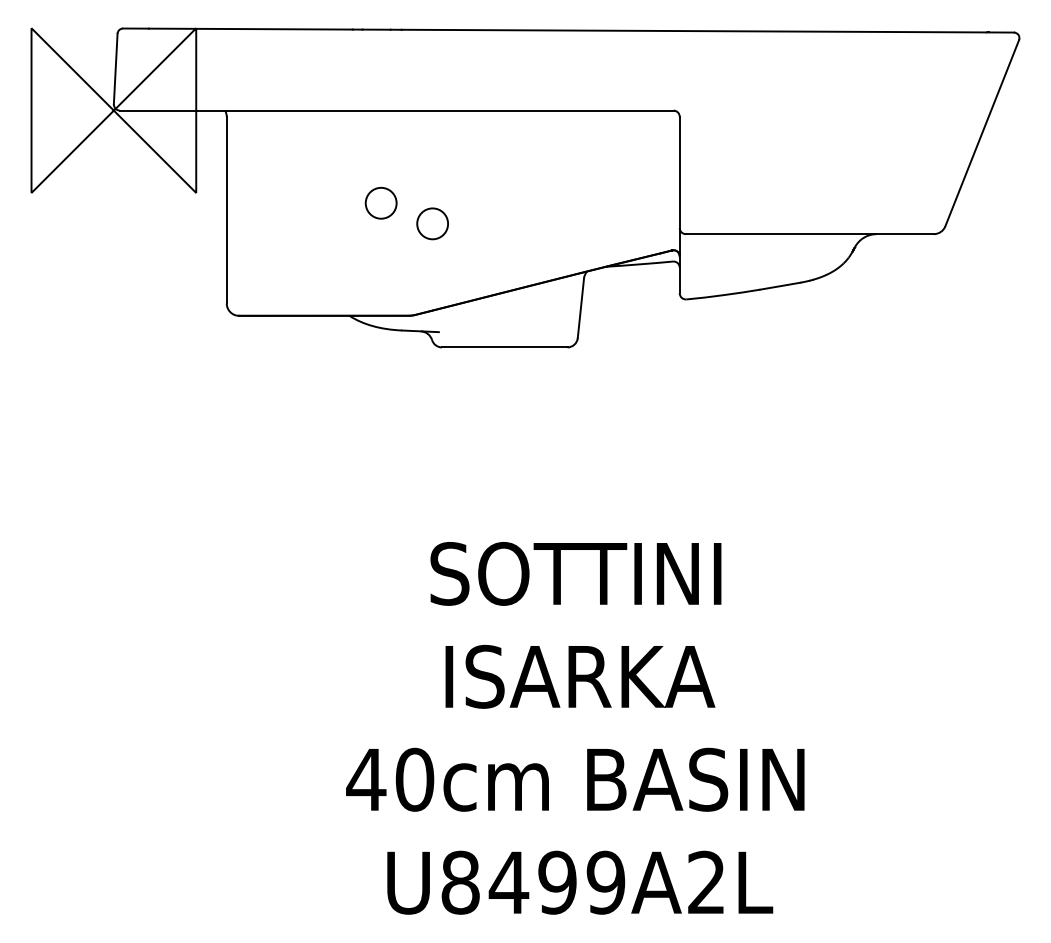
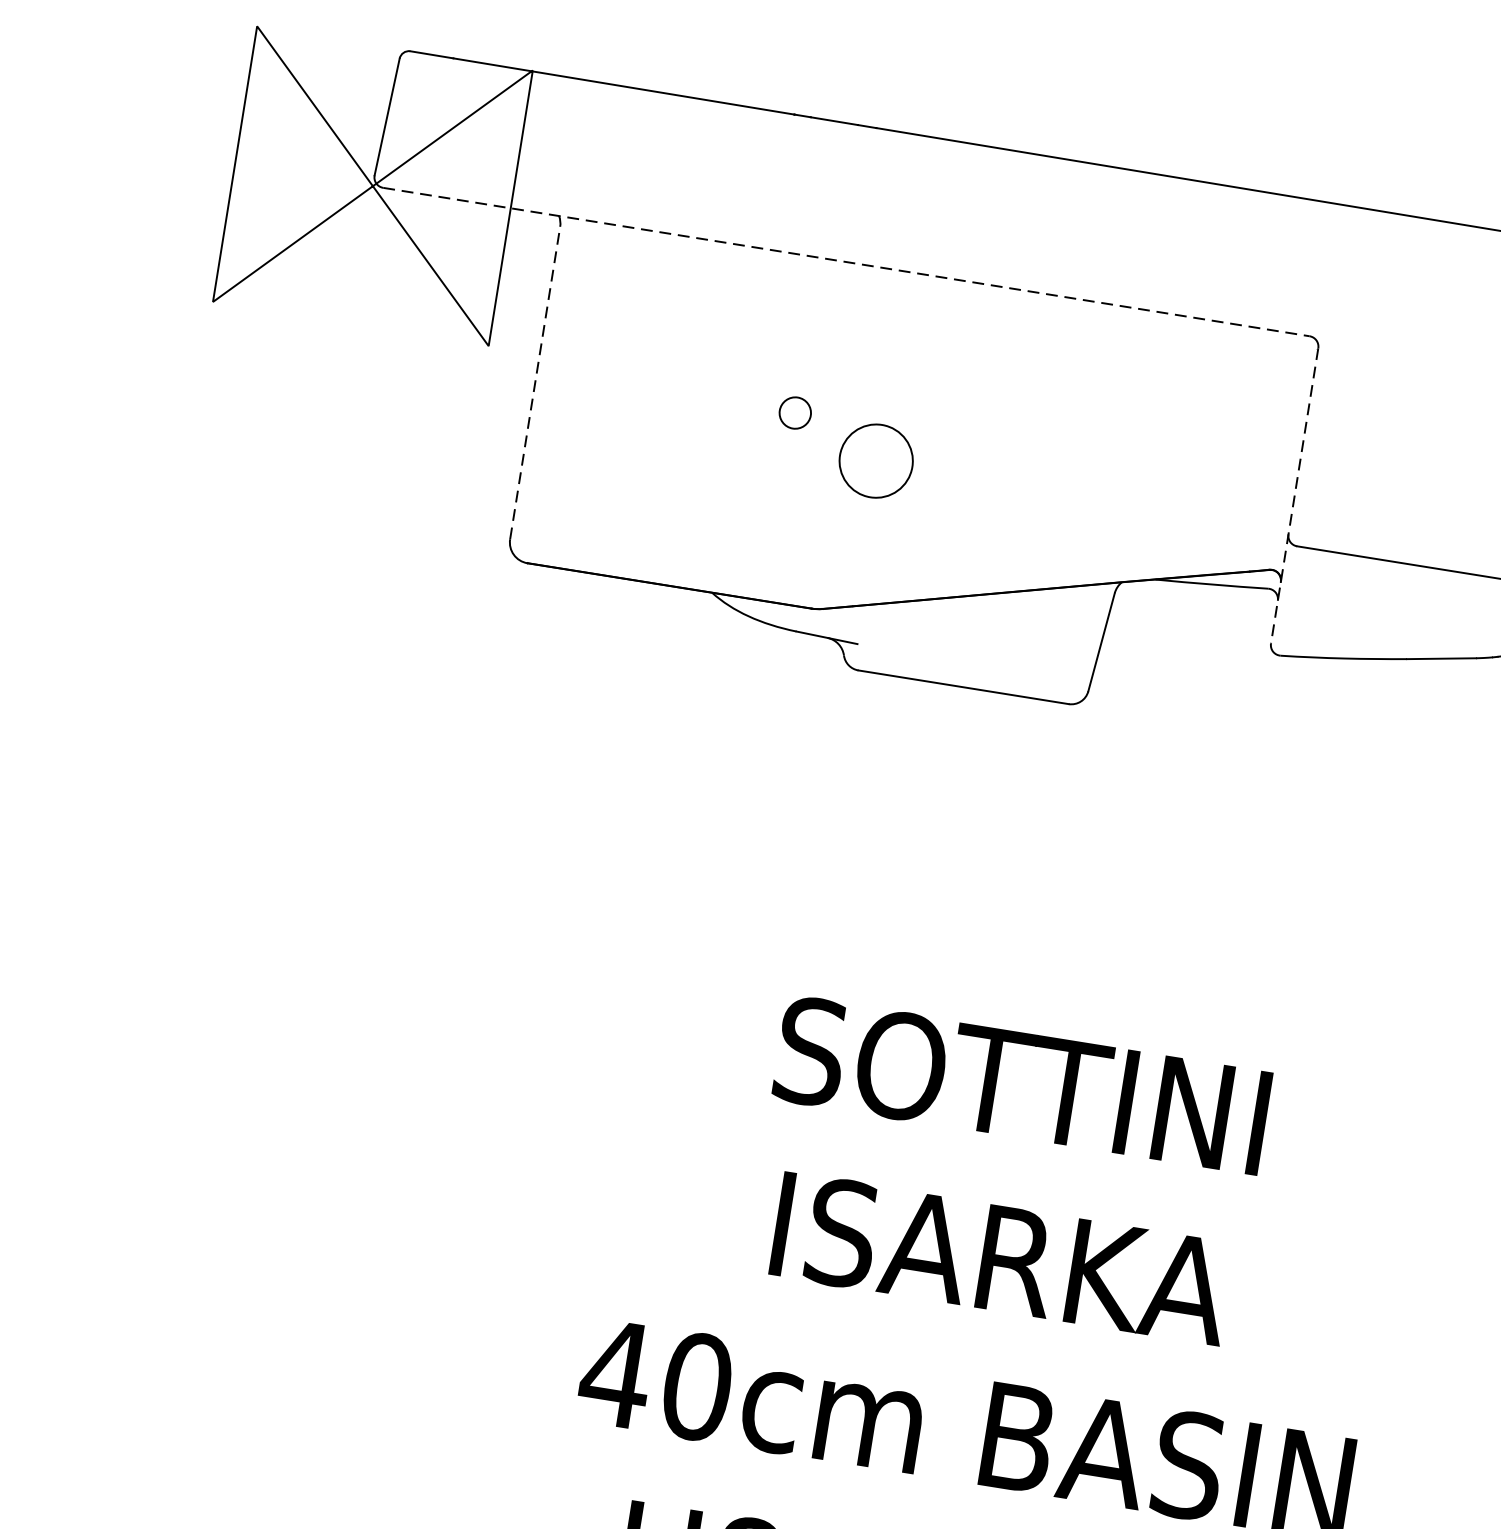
line: (396, 110) -> (845, 261), solid -> dashed
circle: (380, 203) -> (794, 413), size x0.6
line: (679, 205) -> (1294, 496), solid -> dashed
line: (226, 209) -> (534, 381), solid -> dashed
circle: (432, 223) -> (875, 460), size x1.4

